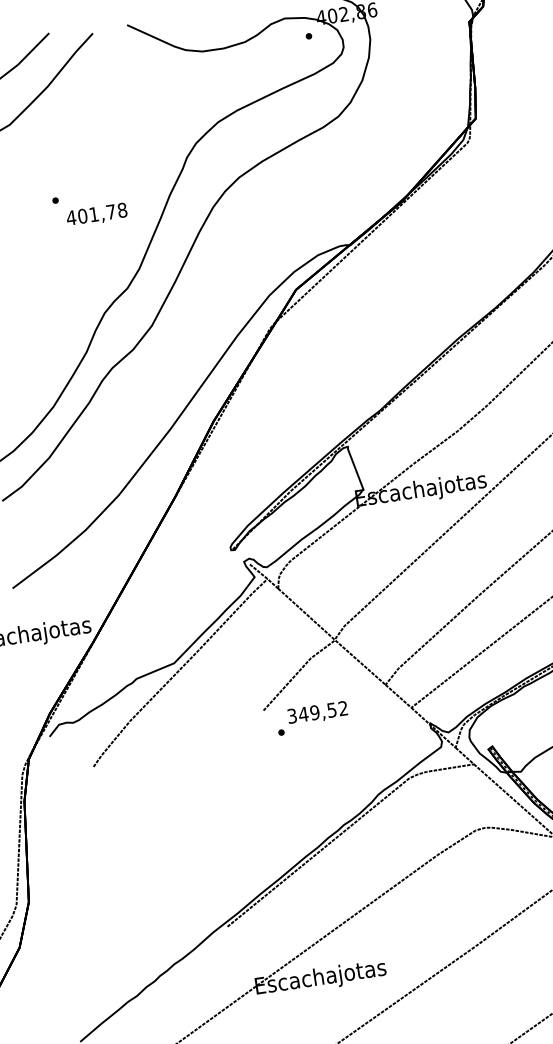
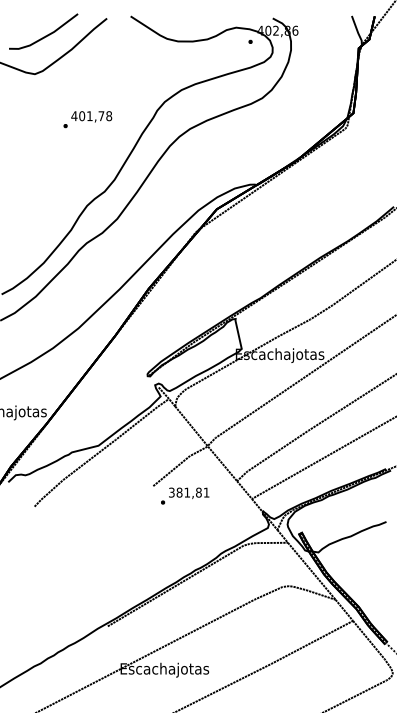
text: (96, 214) -> (91, 116), moved
text: (322, 711) -> (192, 492), 349,52 -> 381,81

